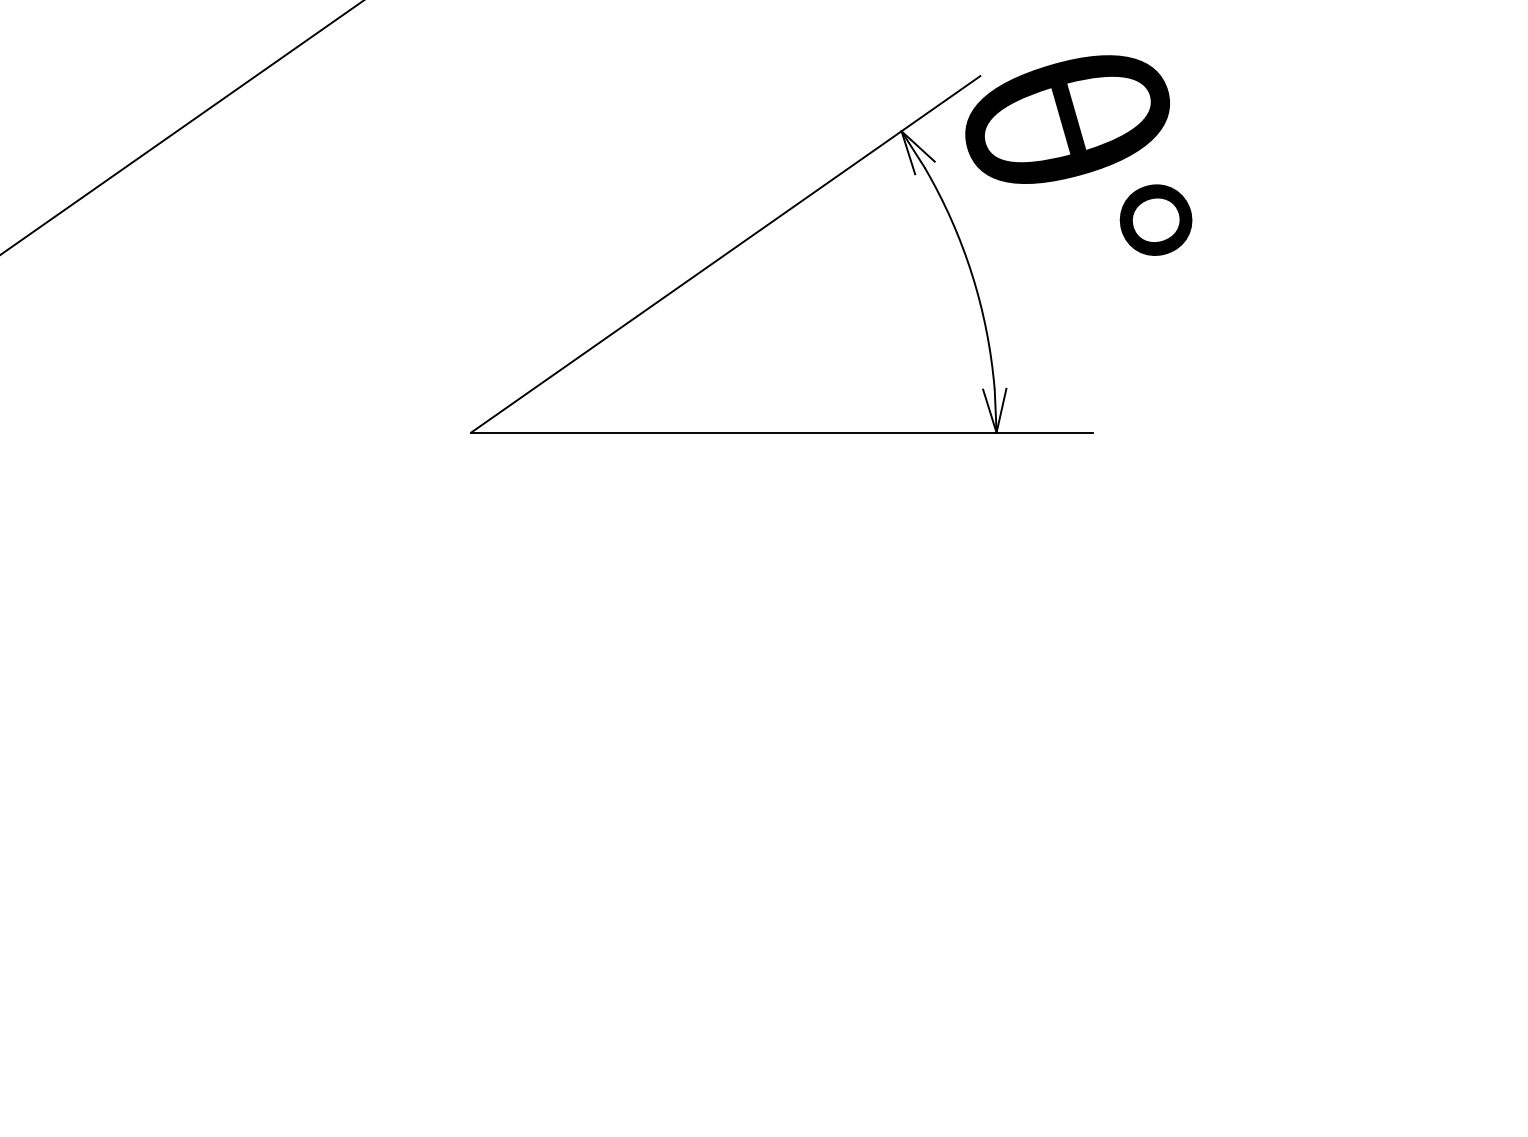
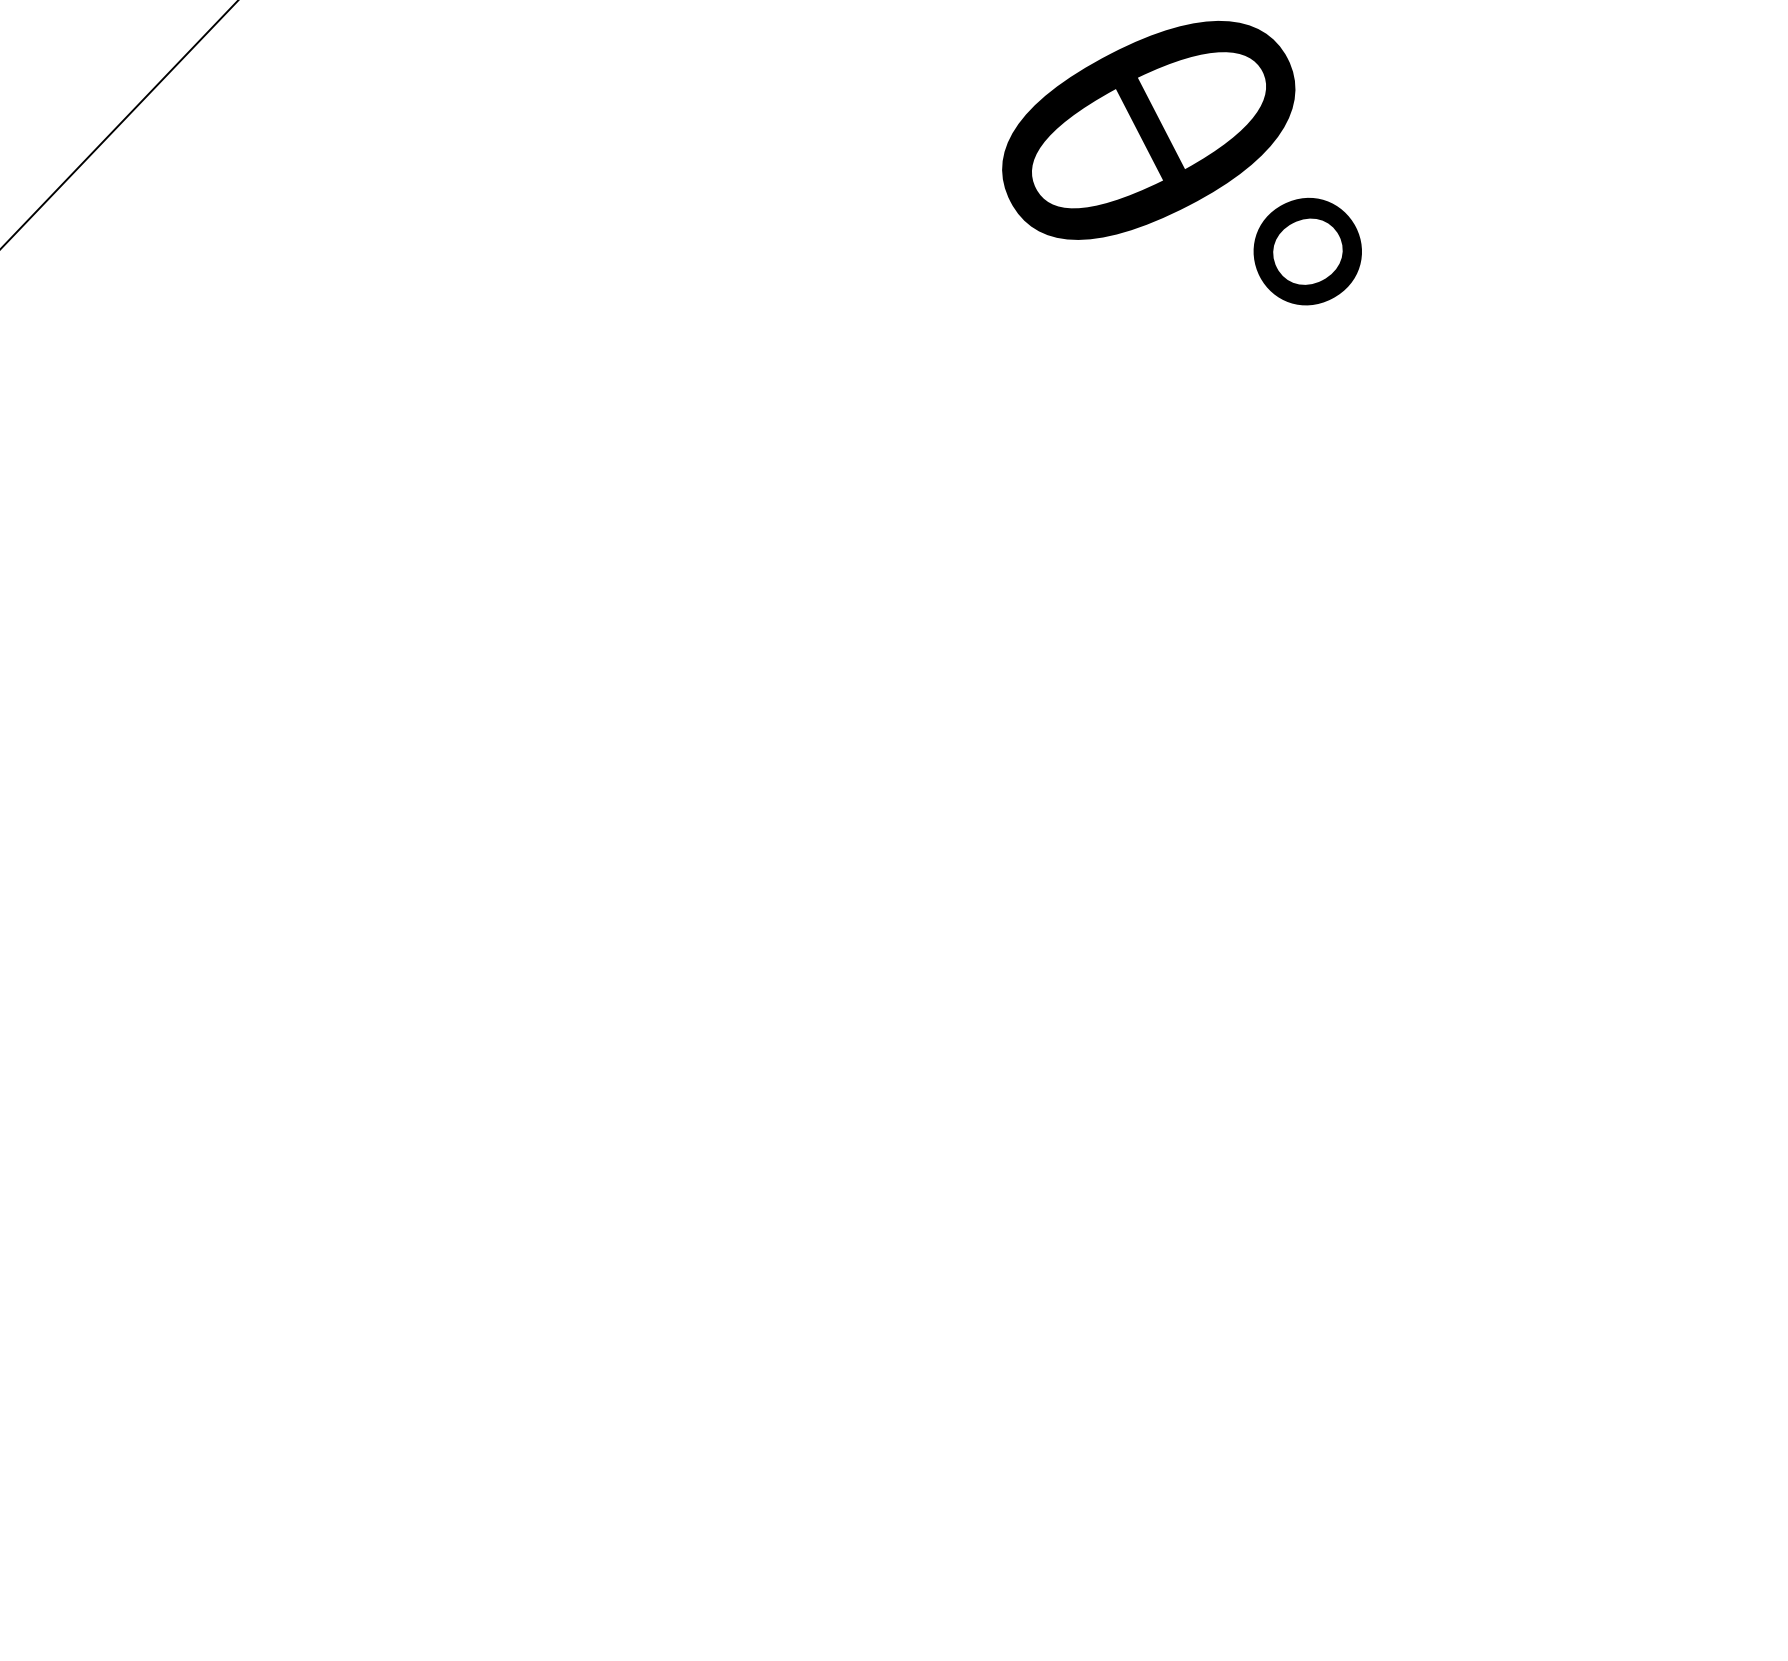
part: (781, 254) -> (769, 411), removed

